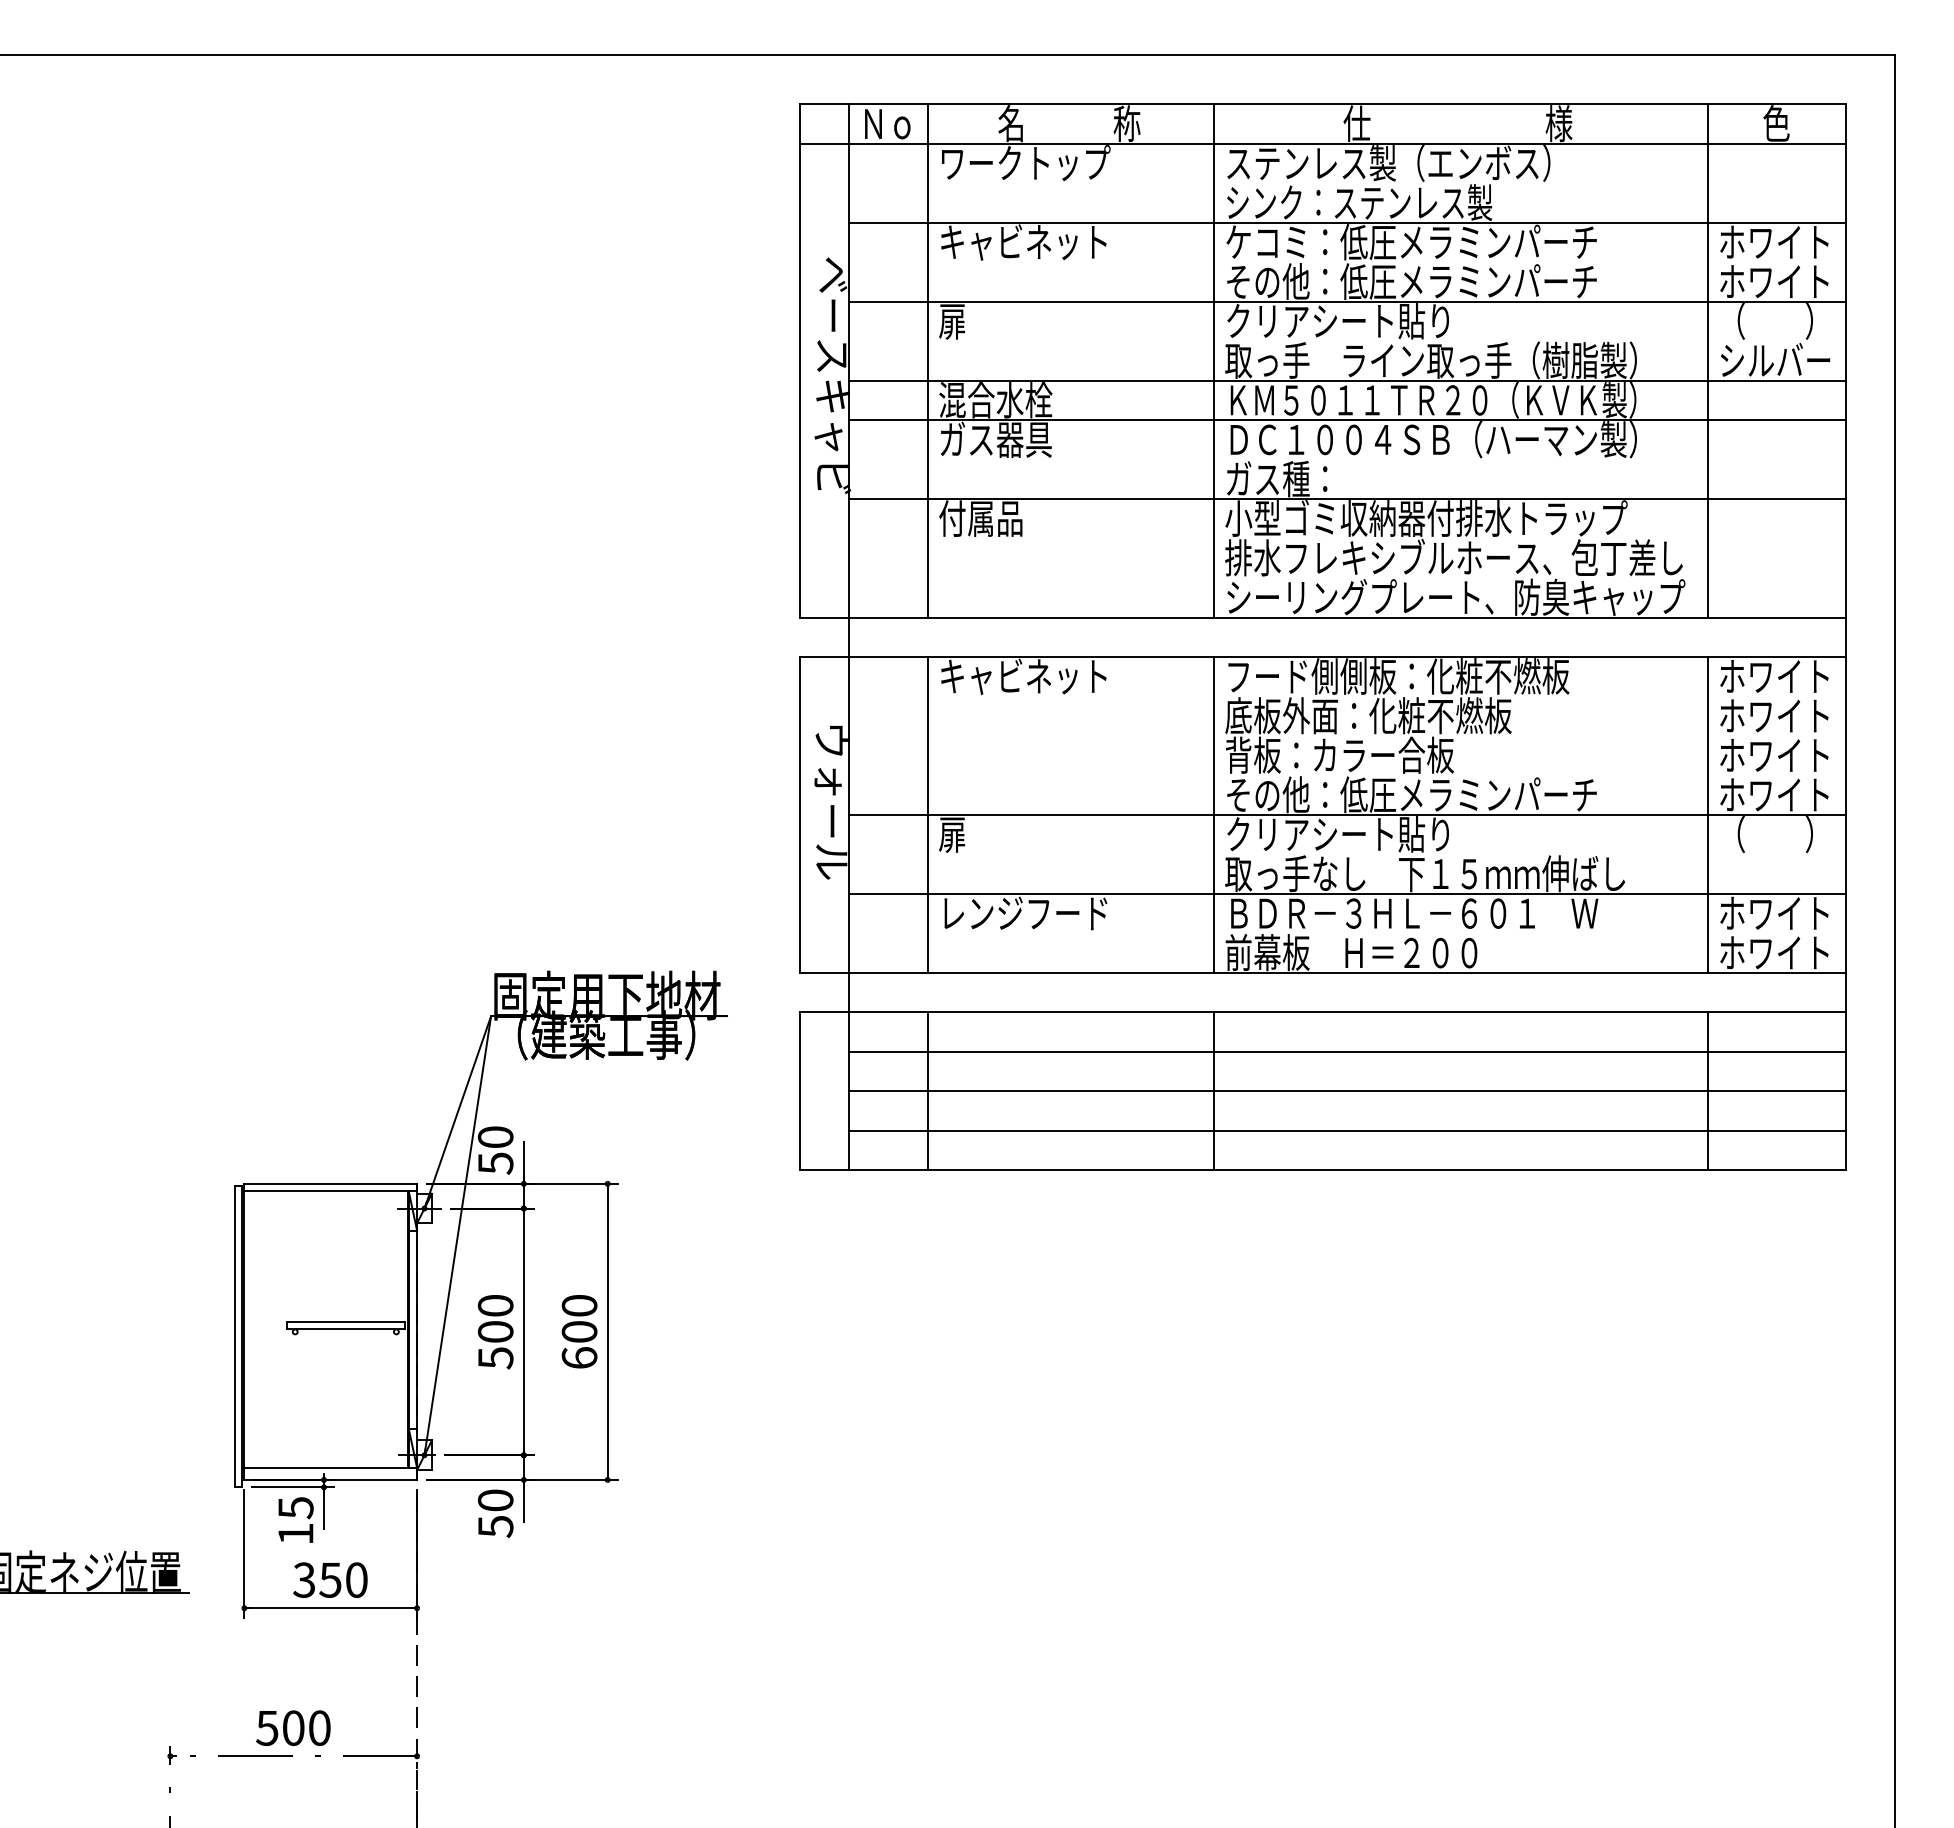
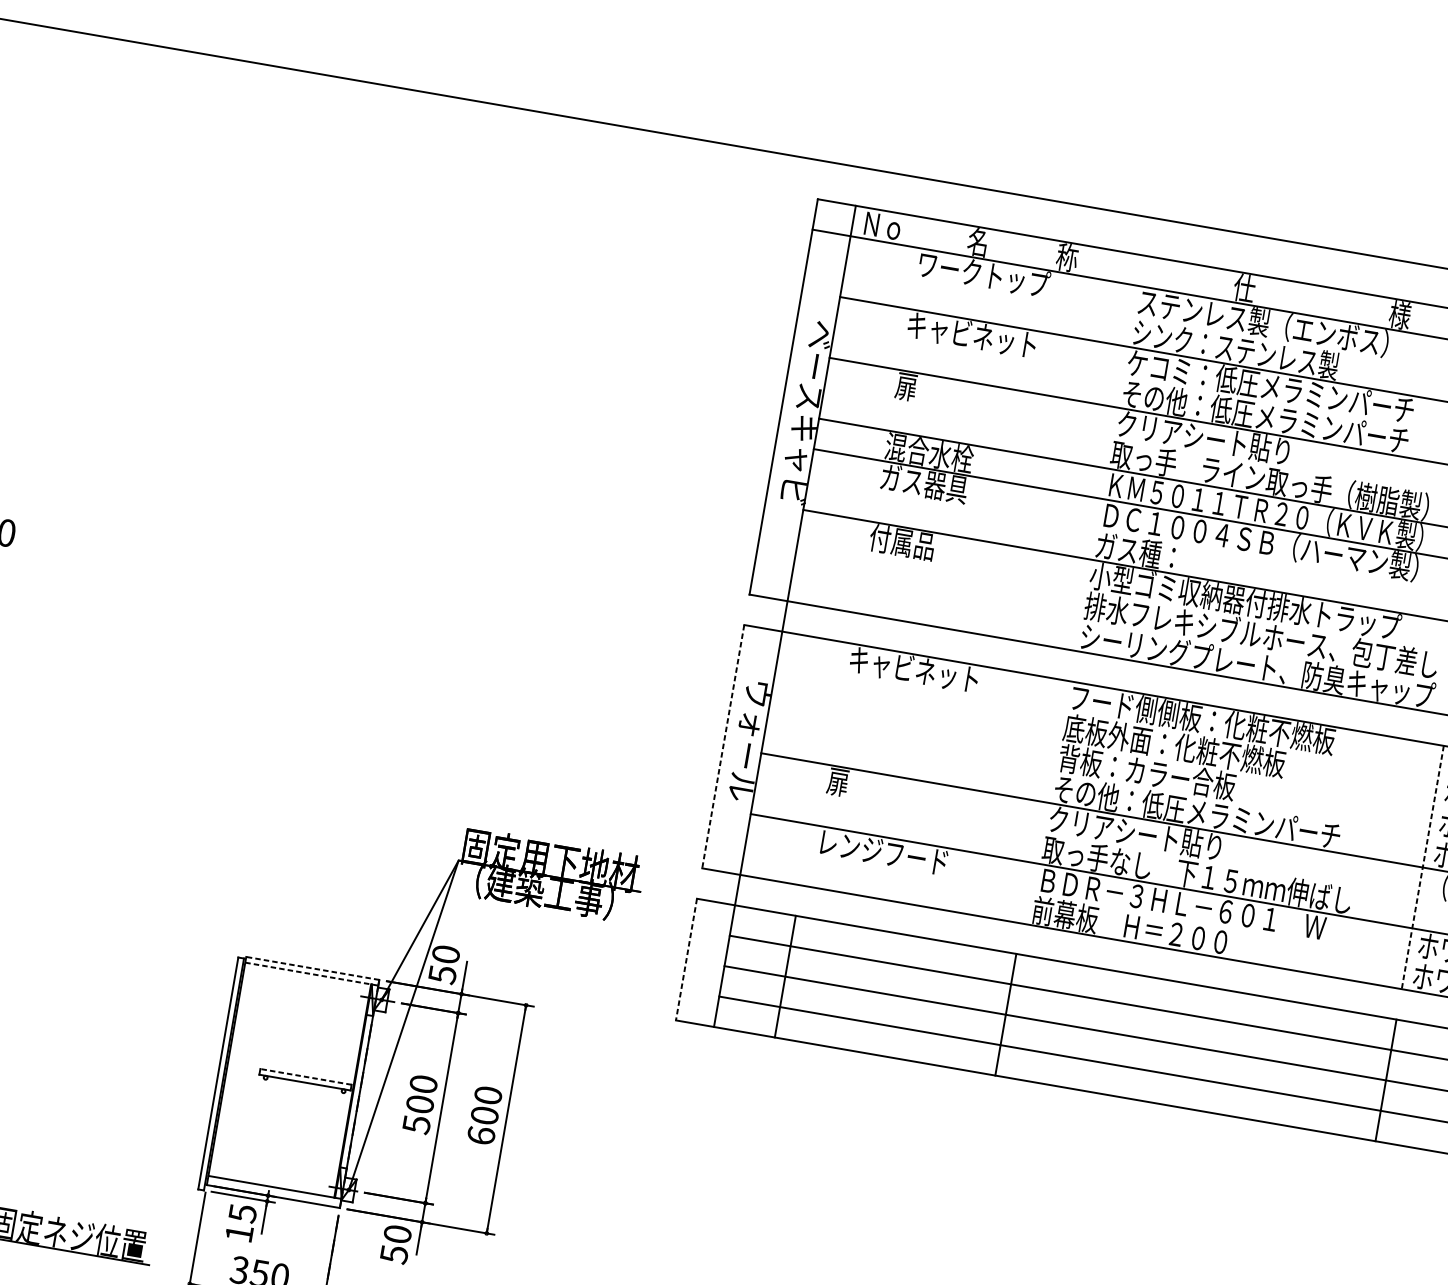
line: (928, 360) -> (882, 413), removed
line: (1214, 360) -> (1103, 451), removed
line: (799, 814) -> (723, 746), solid -> dashed
line: (928, 814) -> (822, 763), removed
line: (1214, 814) -> (1042, 801), removed
line: (1707, 814) -> (1422, 867), solid -> dashed
line: (799, 1091) -> (686, 959), solid -> dashed
line: (330, 1183) -> (312, 968), solid -> dashed
line: (331, 1191) -> (312, 974), solid -> dashed
line: (345, 1322) -> (305, 1077), solid -> dashed

